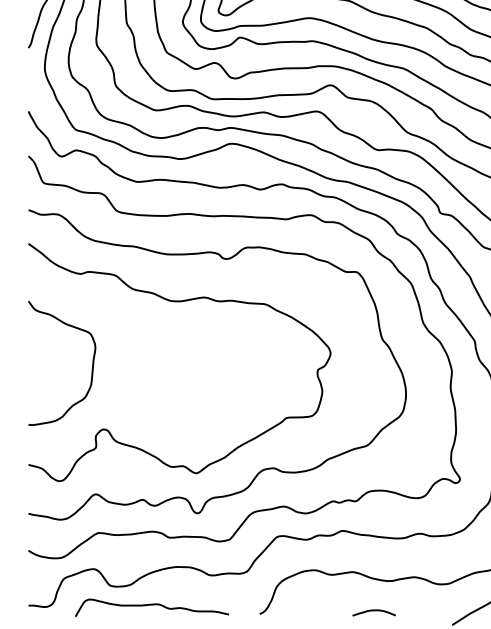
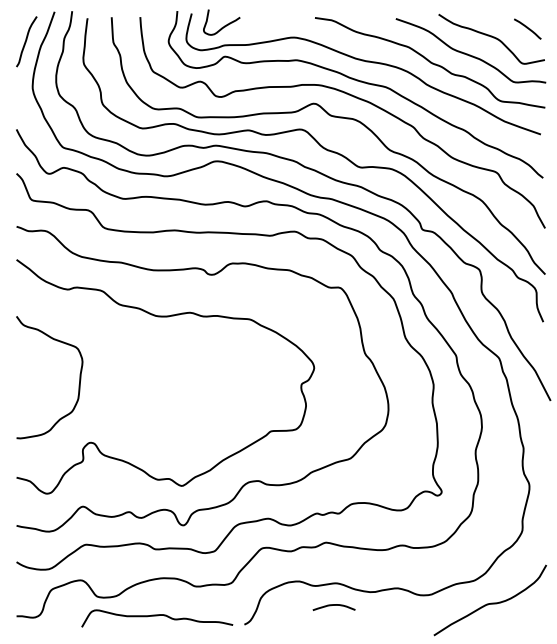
curve: (152, 605) -> (157, 616), moved
curve: (373, 610) -> (333, 605), moved

